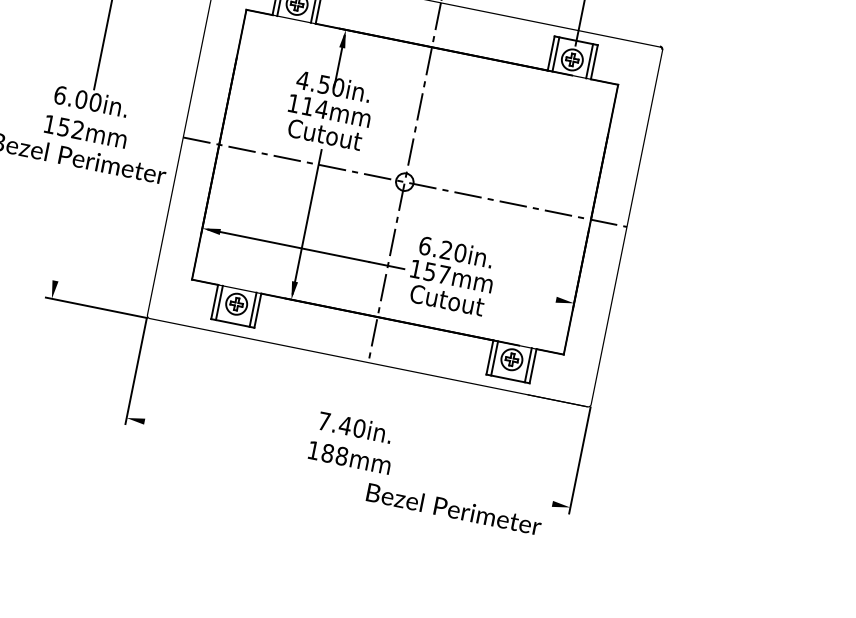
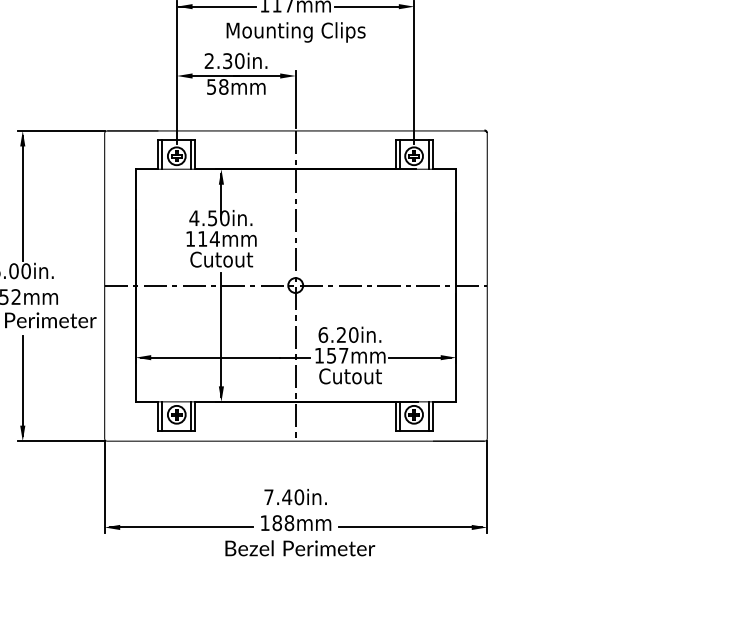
line: (64, 235) -> (22, 386), added
line: (532, 294) -> (420, 357), added
line: (214, 435) -> (180, 527), added
line: (481, 489) -> (410, 527), added
text: (454, 509) -> (300, 548), moved

